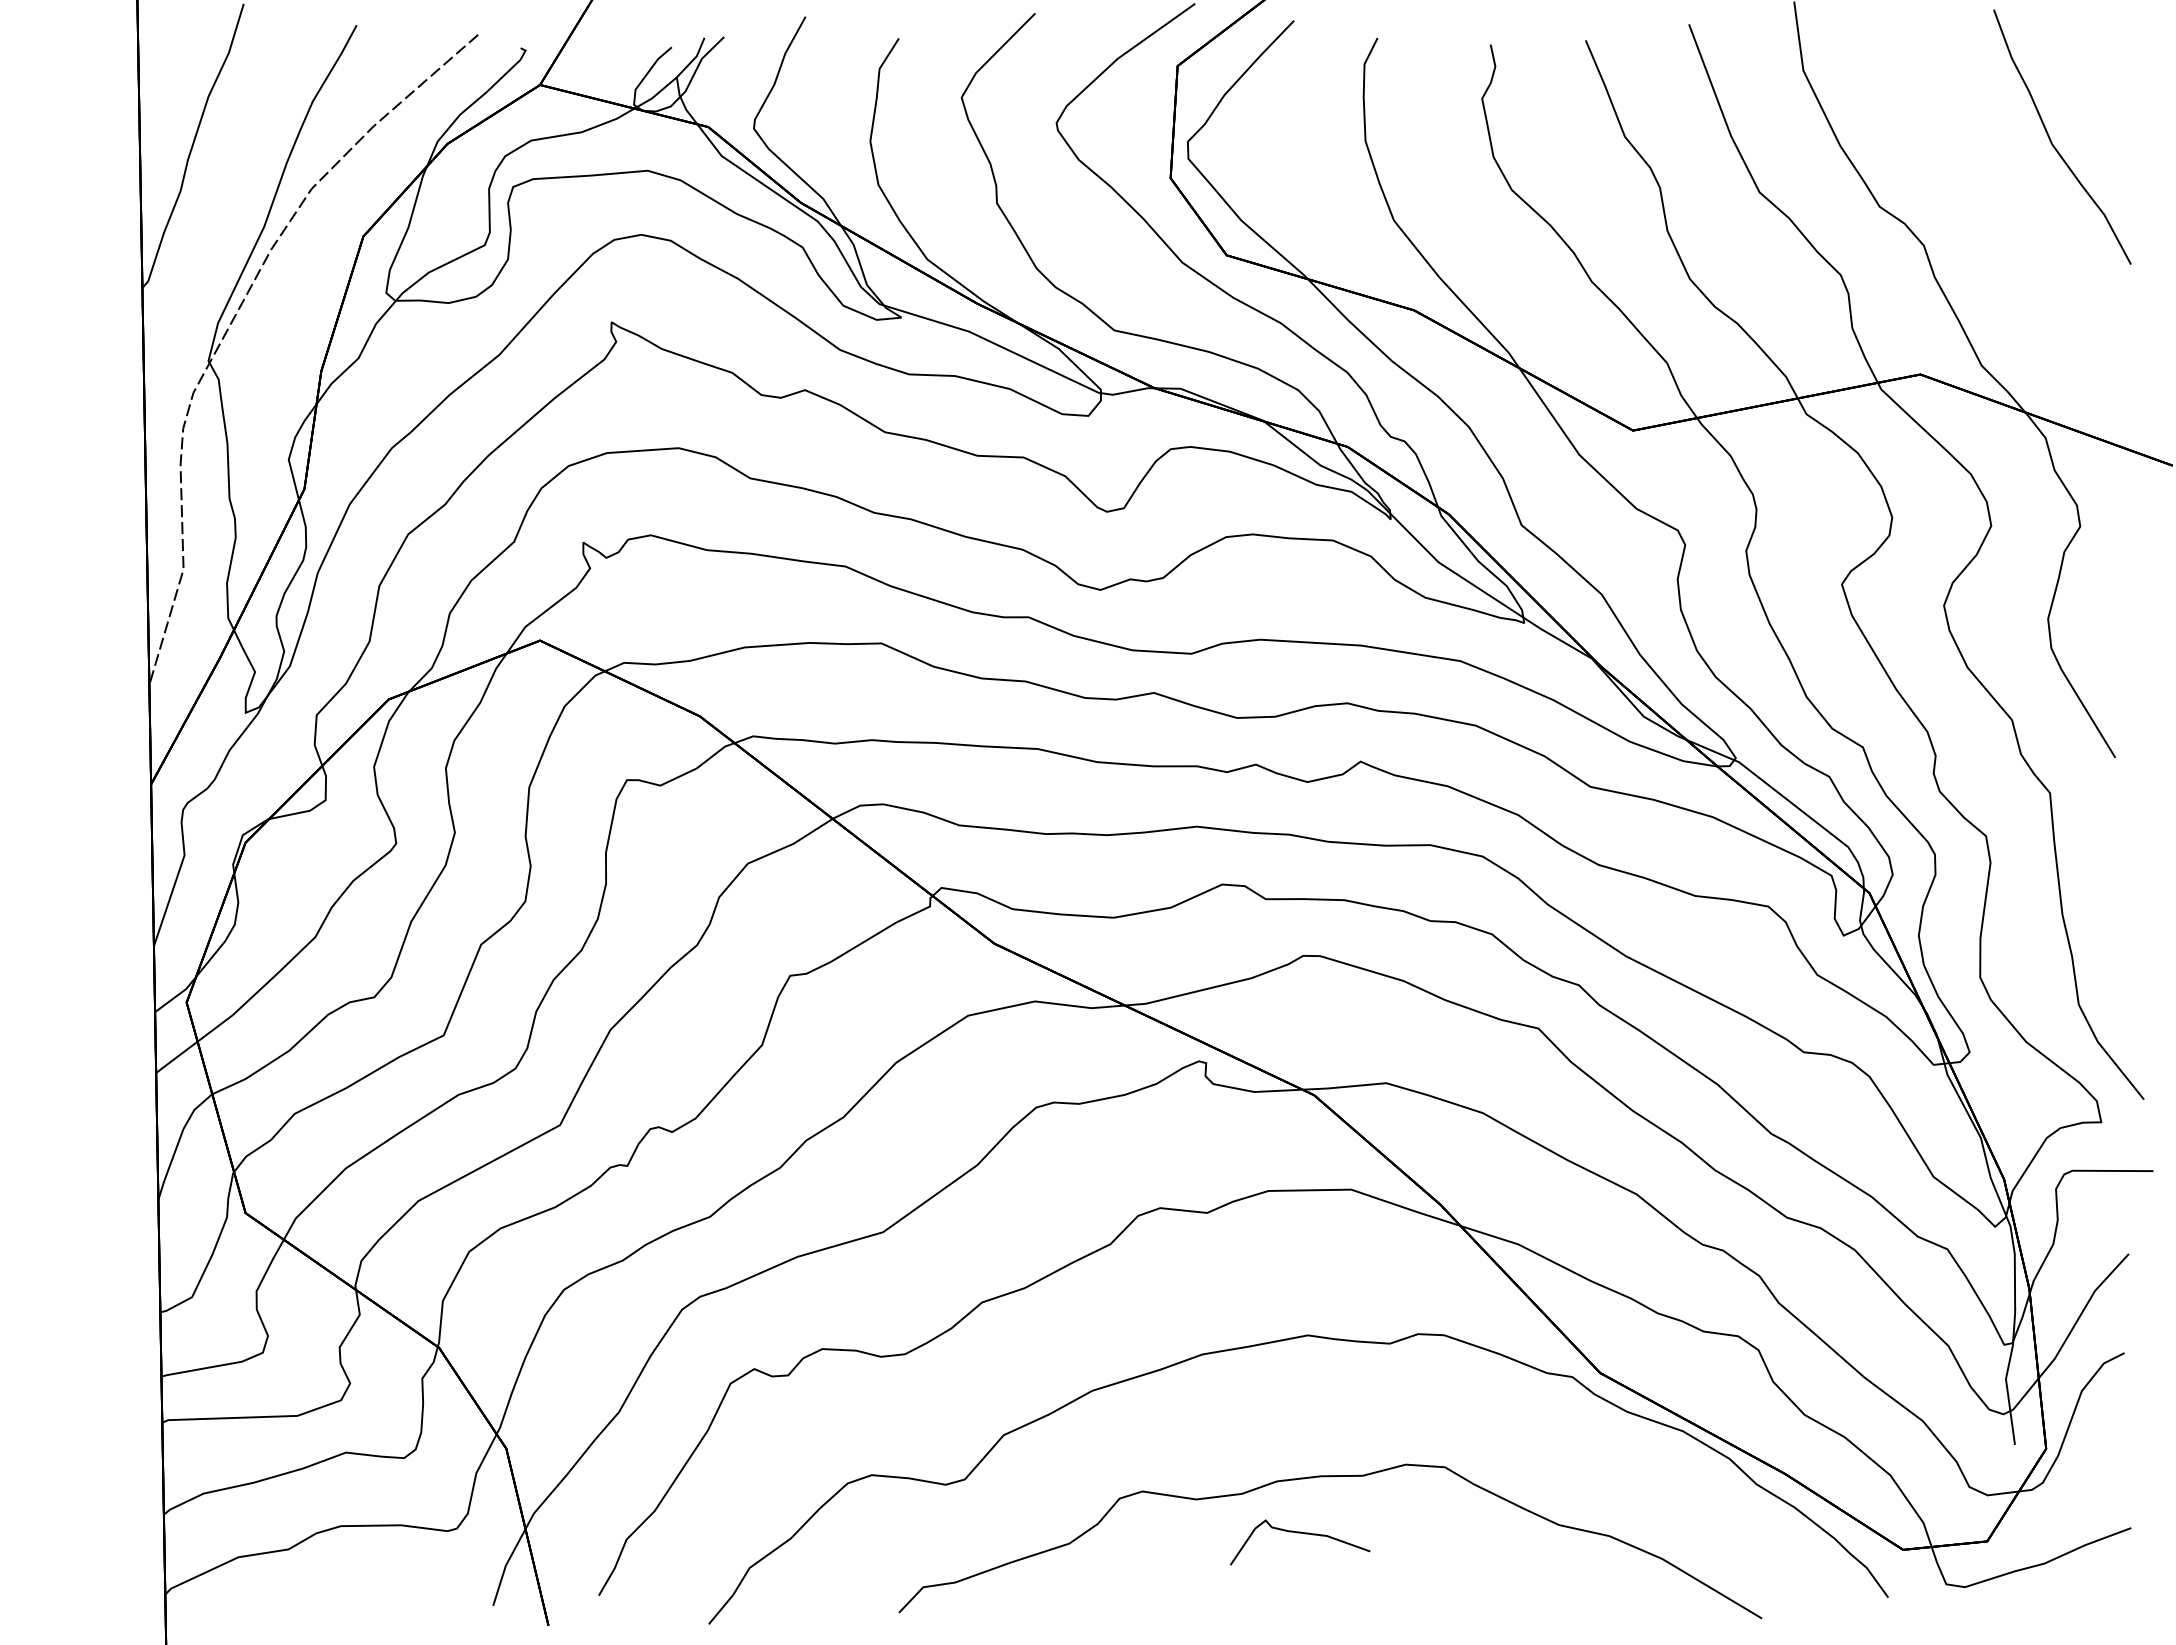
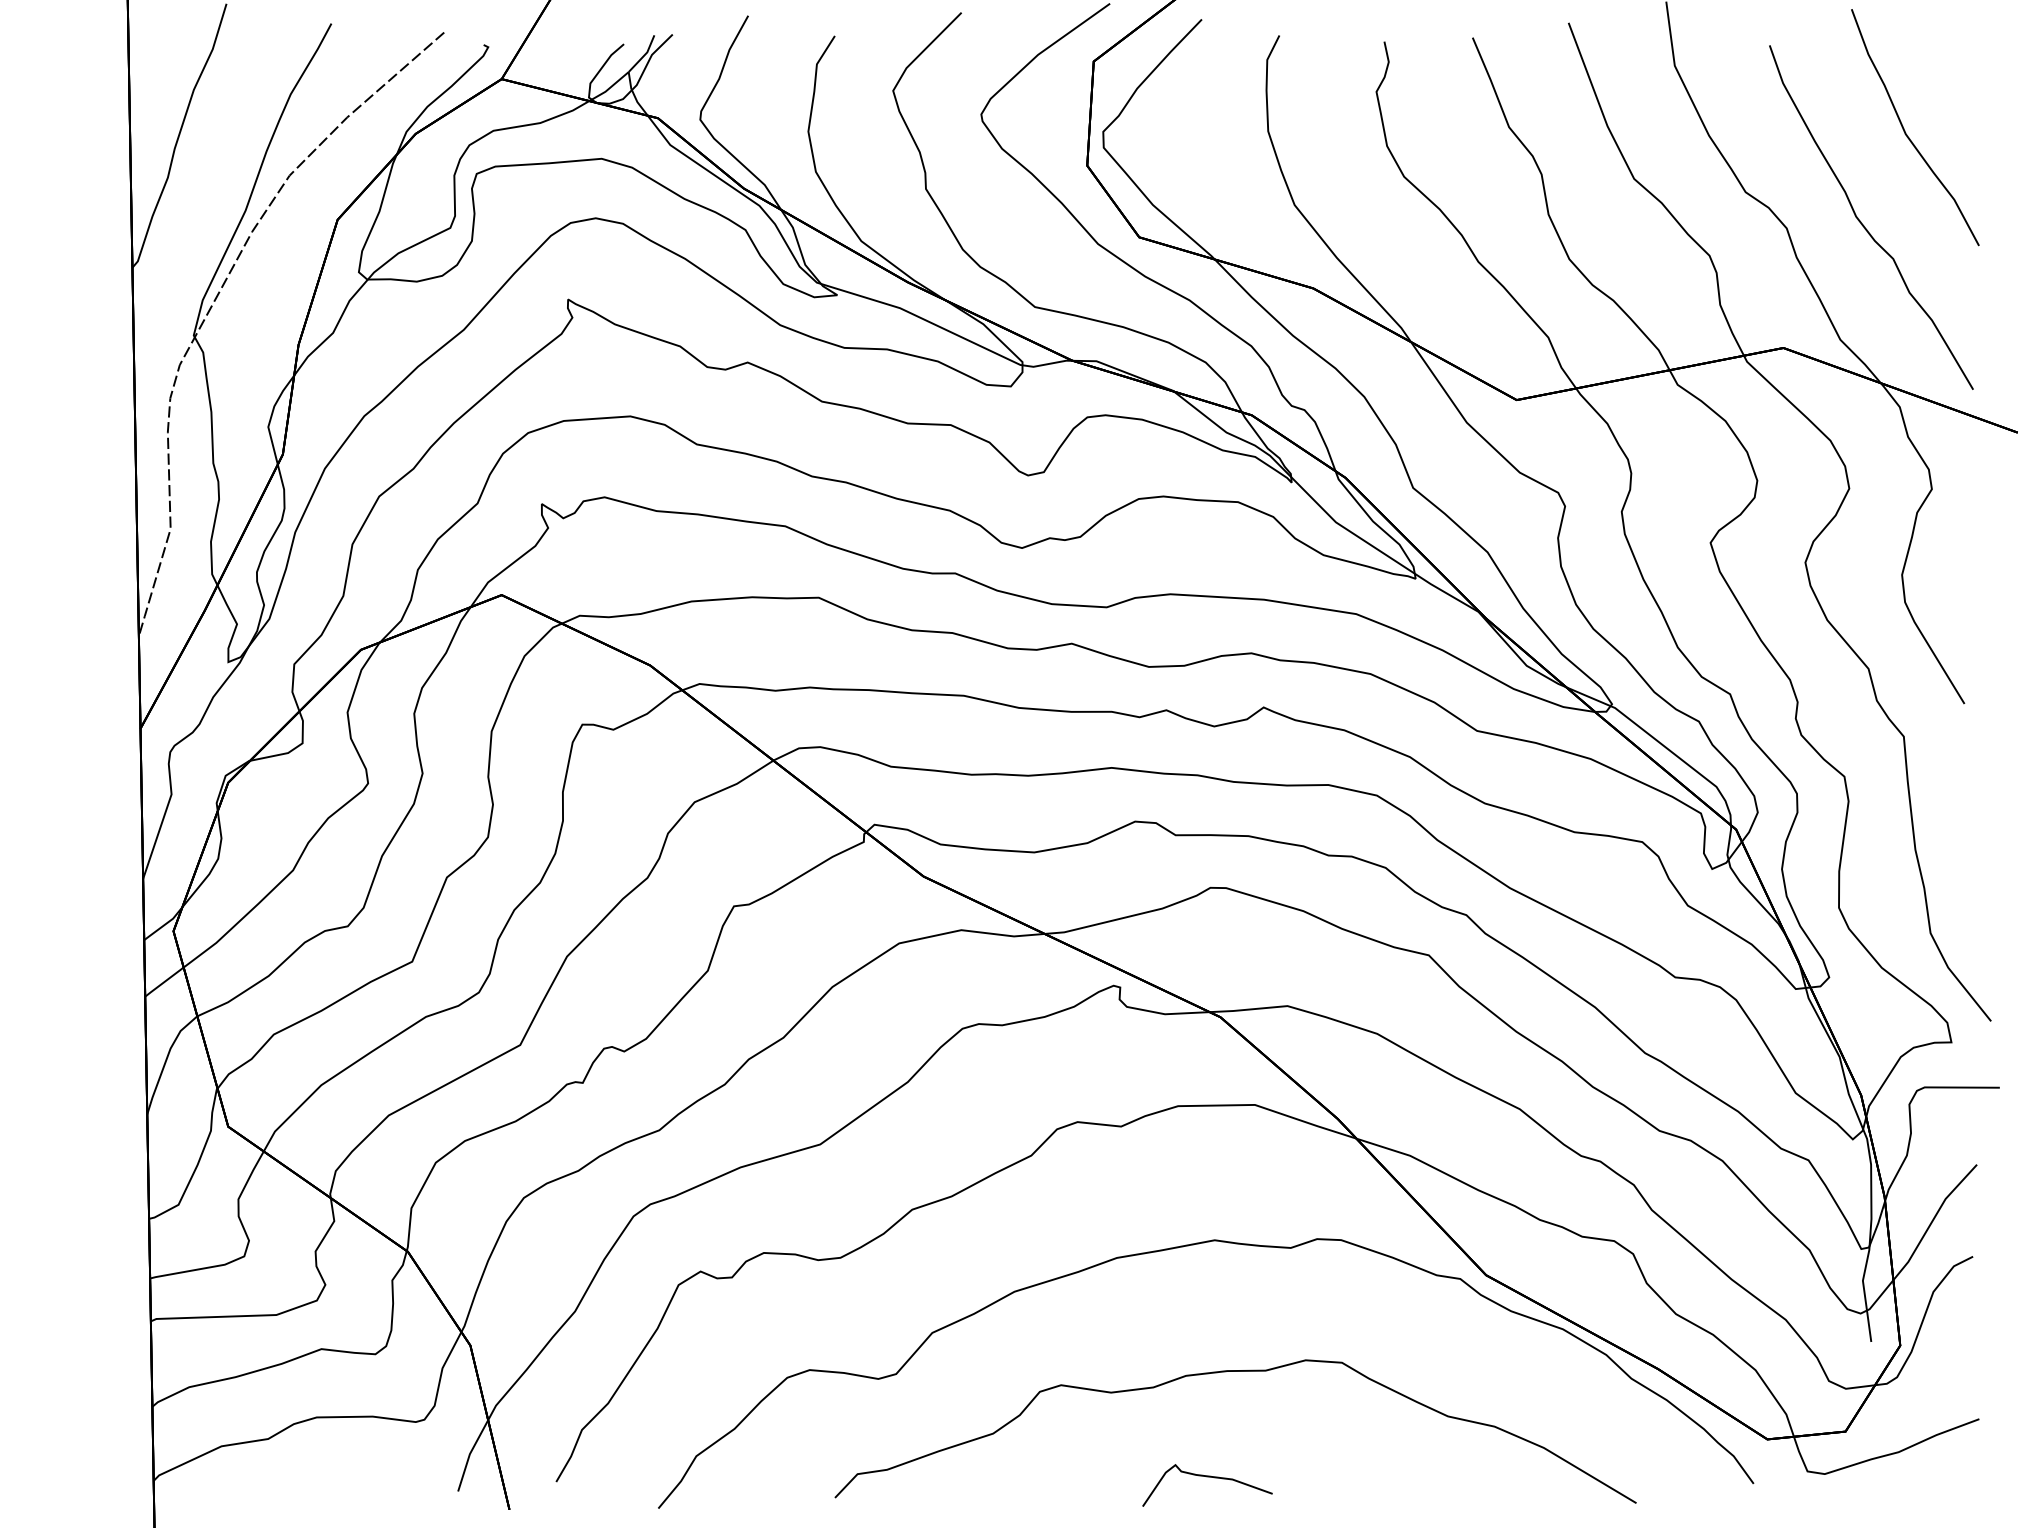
curve: (2004, 238) -> (1861, 221), added
curve: (1304, 1534) -> (1211, 1478), moved

